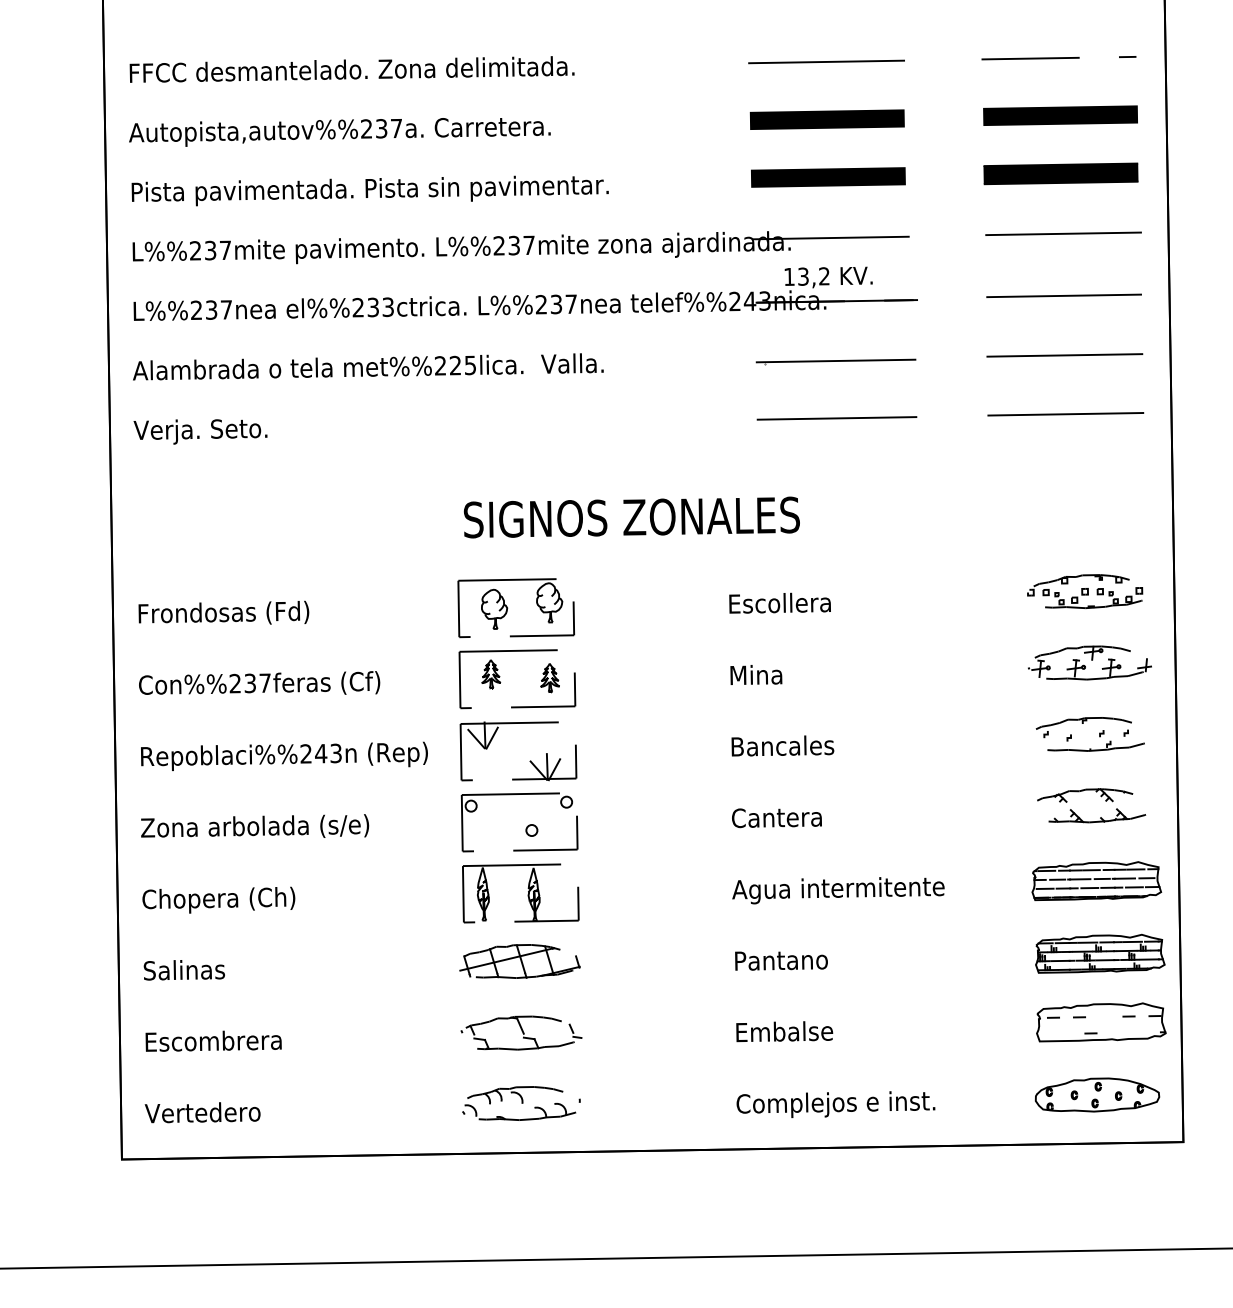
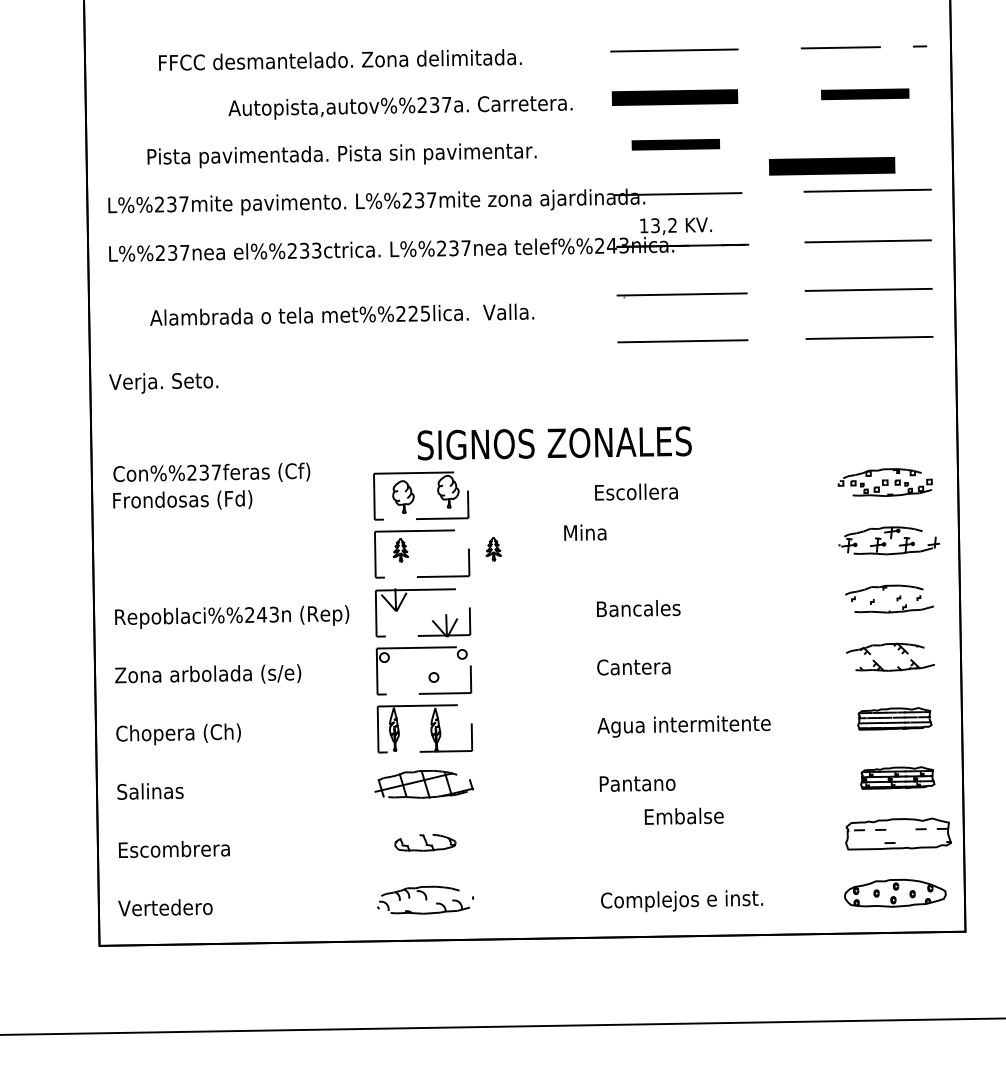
text: (351, 69) -> (339, 59), moved
part: (1060, 115) -> (865, 94), size x0.7
text: (339, 132) -> (400, 108), moved
part: (1060, 173) -> (831, 165), moved
part: (828, 177) -> (675, 144), size x0.7
text: (369, 190) -> (341, 155), moved
text: (368, 366) -> (342, 314), moved
text: (200, 431) -> (163, 382), moved
text: (631, 517) -> (554, 443), moved
text: (756, 674) -> (585, 532), moved
part: (549, 678) -> (493, 549), moved
text: (259, 682) -> (211, 471), moved
part: (1096, 881) -> (894, 719), size x0.7
part: (1100, 953) -> (897, 777), size x0.7
text: (784, 1031) -> (684, 816), moved
part: (521, 1032) -> (425, 842), size x0.6

